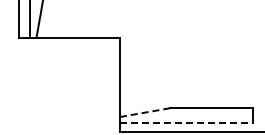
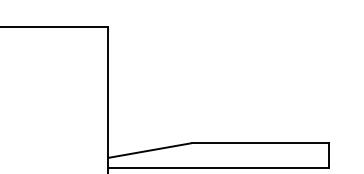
line: (145, 112) -> (150, 150), dashed -> solid
line: (186, 123) -> (218, 168), dashed -> solid

